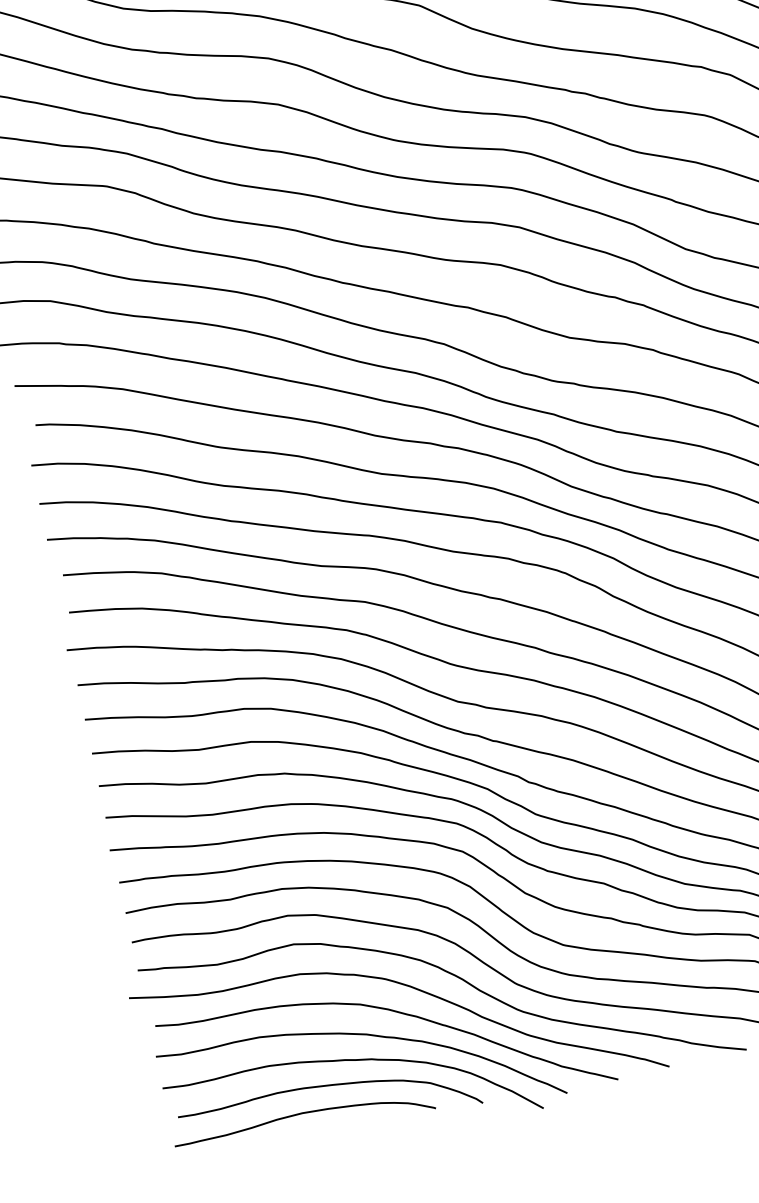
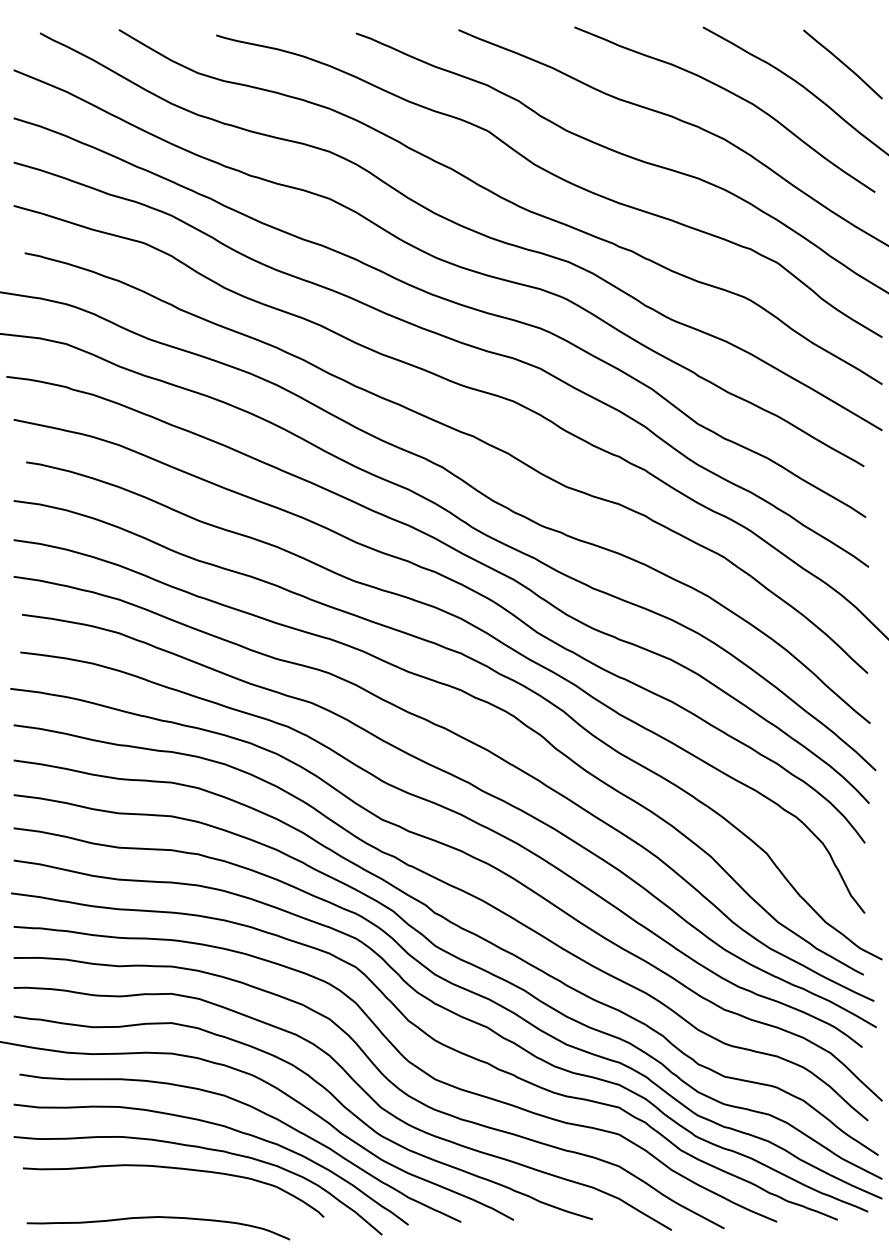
curve: (302, 1113) -> (158, 1217), moved

